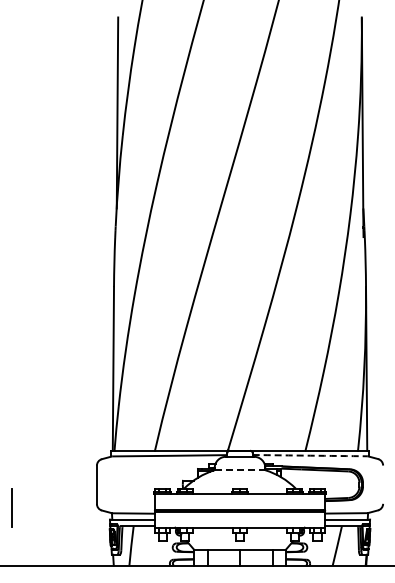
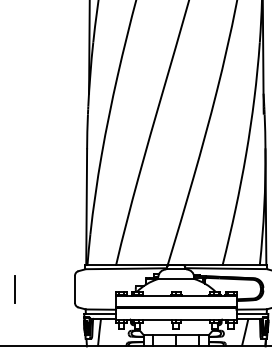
arc: (310, 455) -> (226, 268), dashed -> solid
line: (240, 470) -> (176, 279), dashed -> solid
line: (11, 507) -> (14, 289), moved

